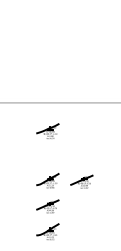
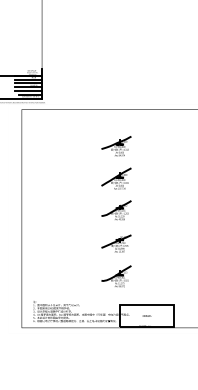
part: (47, 156) -> (116, 178), added
part: (81, 181) -> (160, 211), removed

